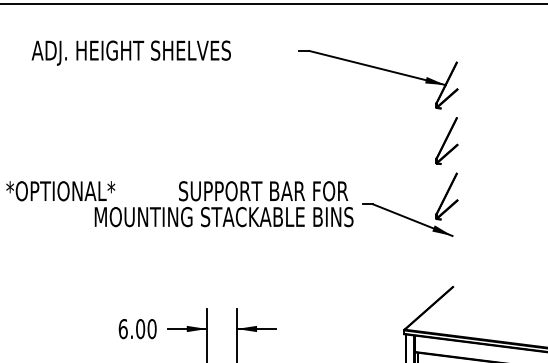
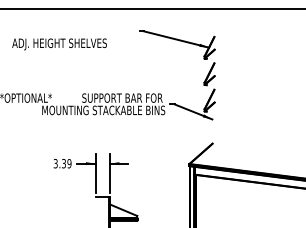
text: (131, 53) -> (59, 44), moved
text: (137, 328) -> (62, 163), 6.00 -> 3.39

